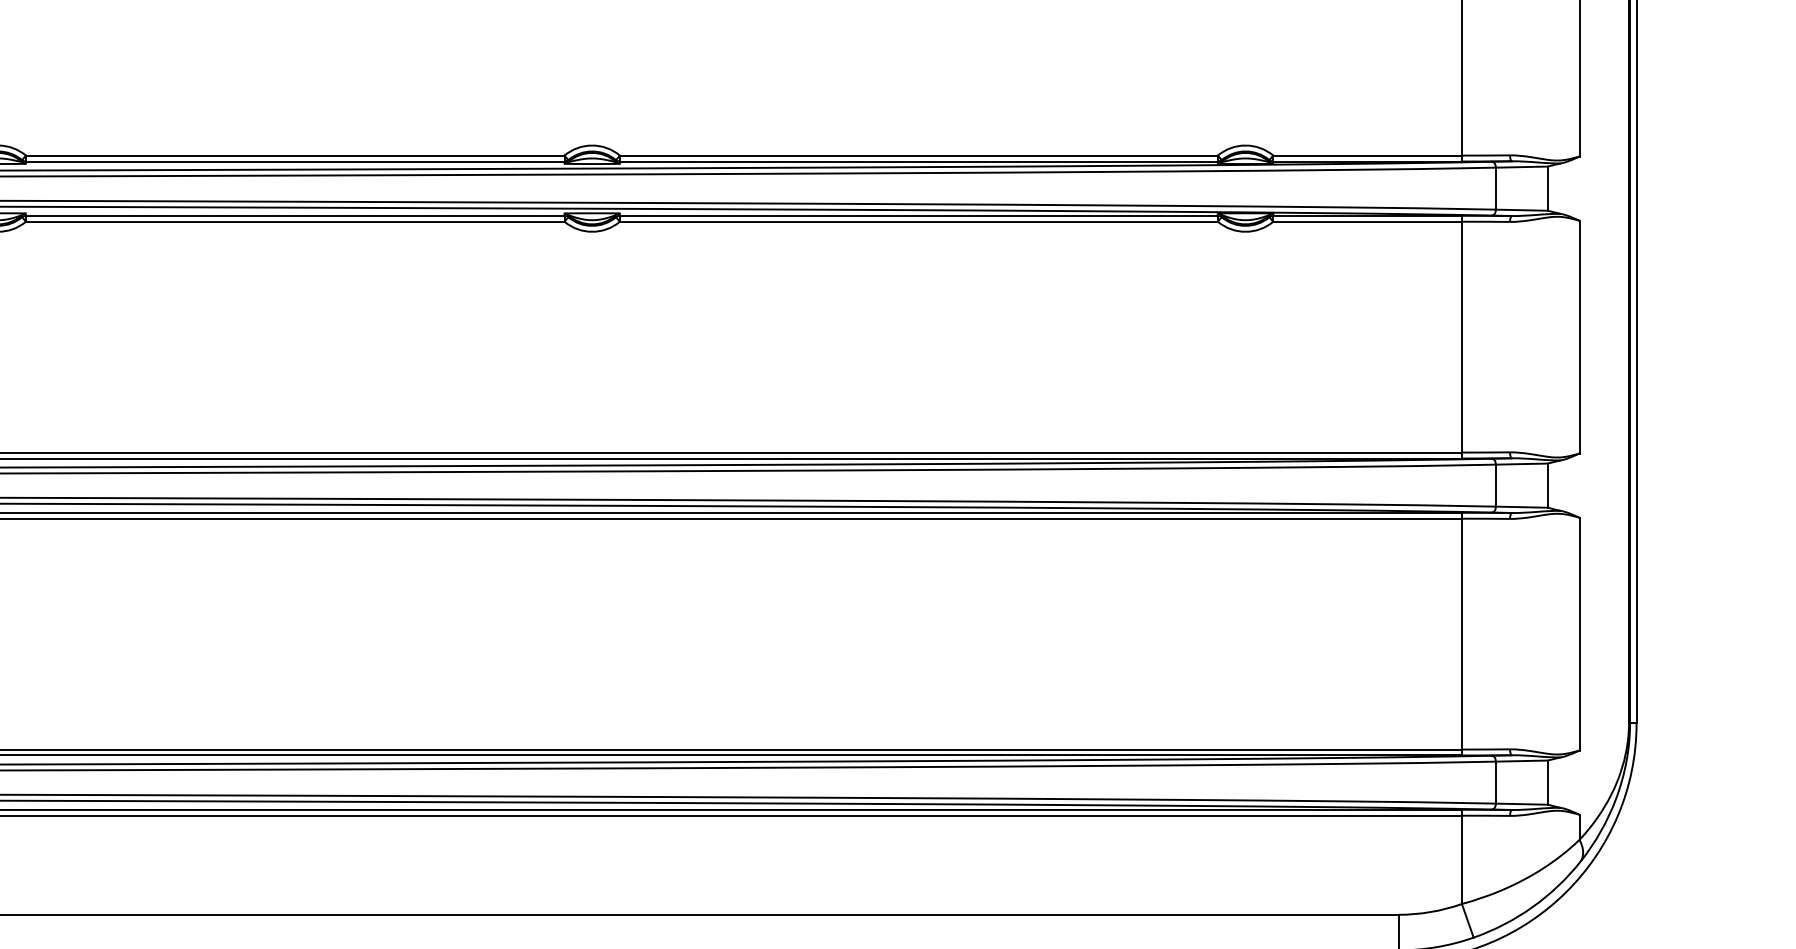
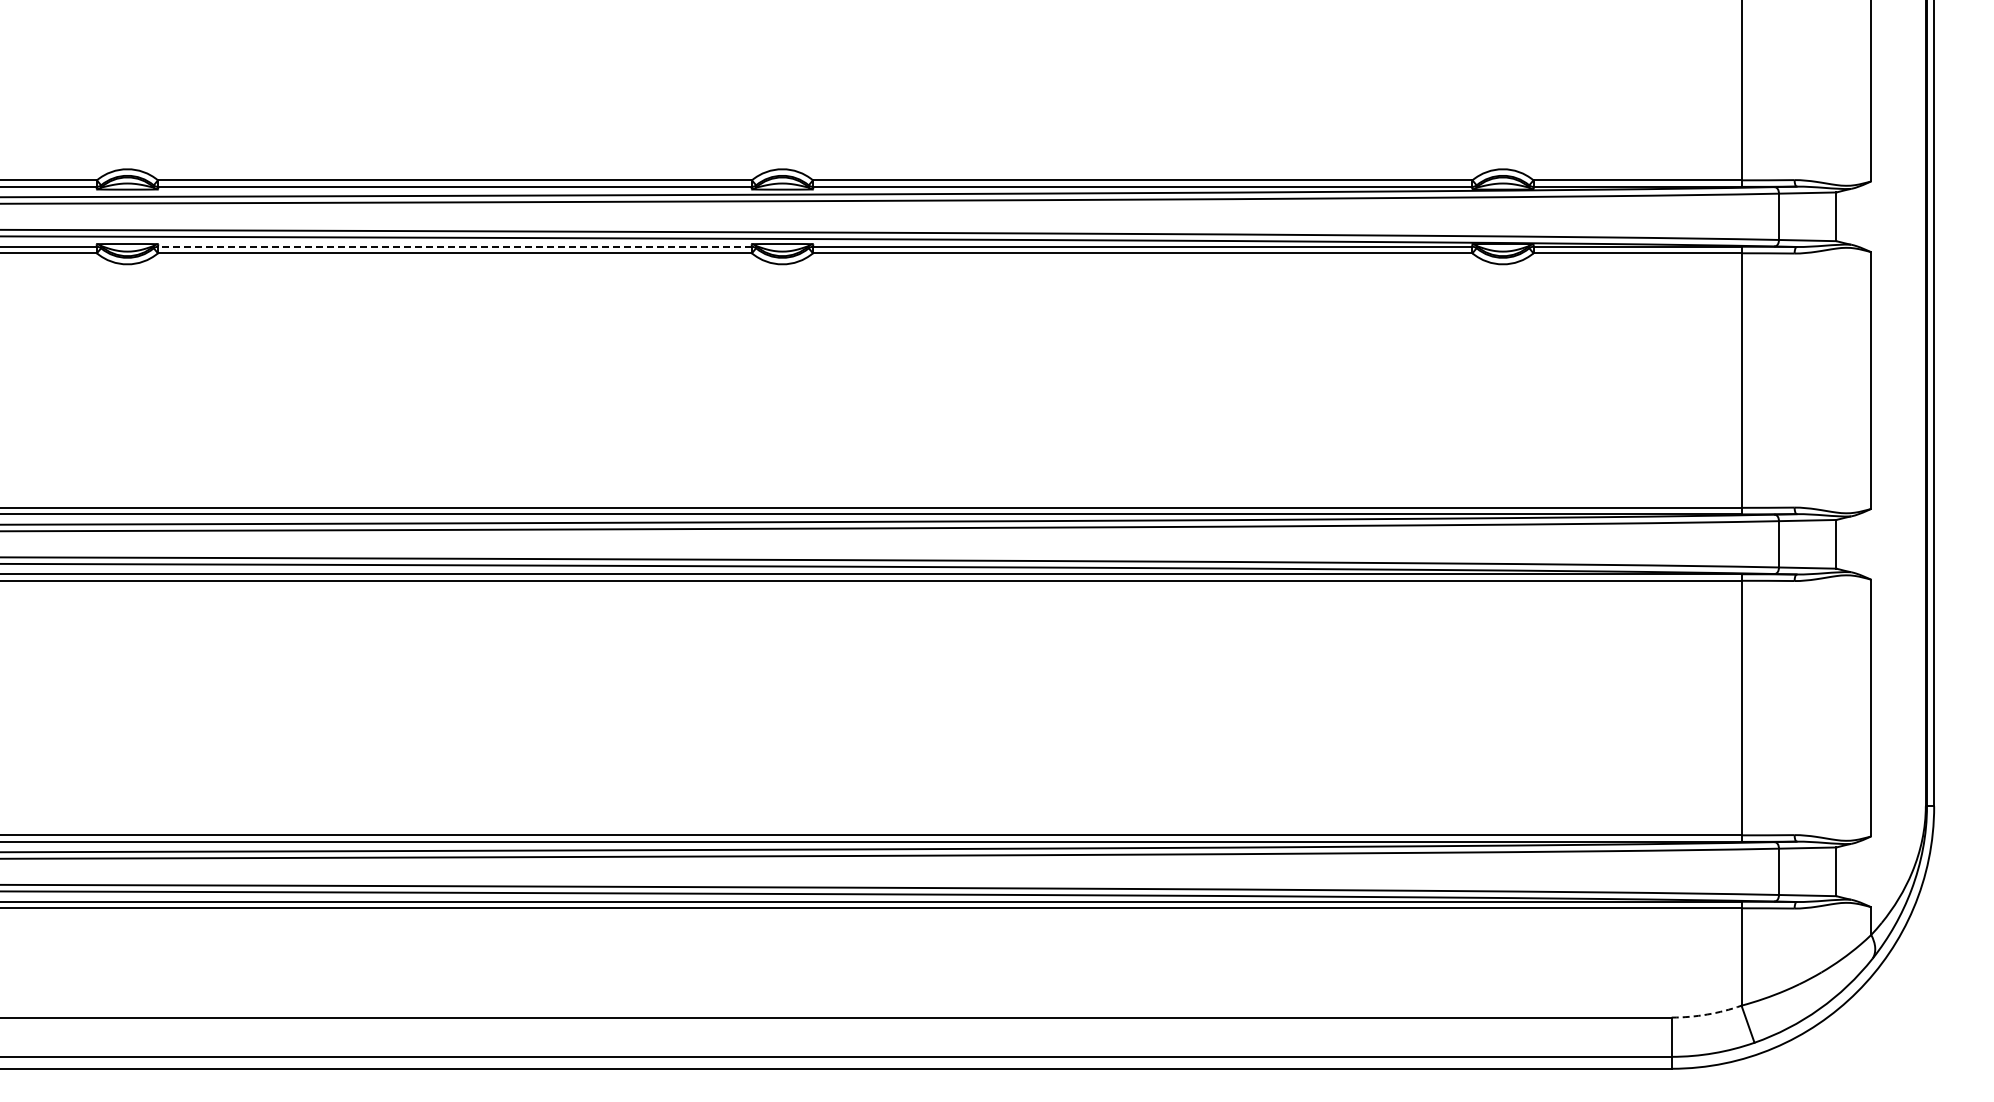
line: (294, 215) -> (454, 246), solid -> dashed
arc: (1431, 912) -> (1707, 1014), solid -> dashed

